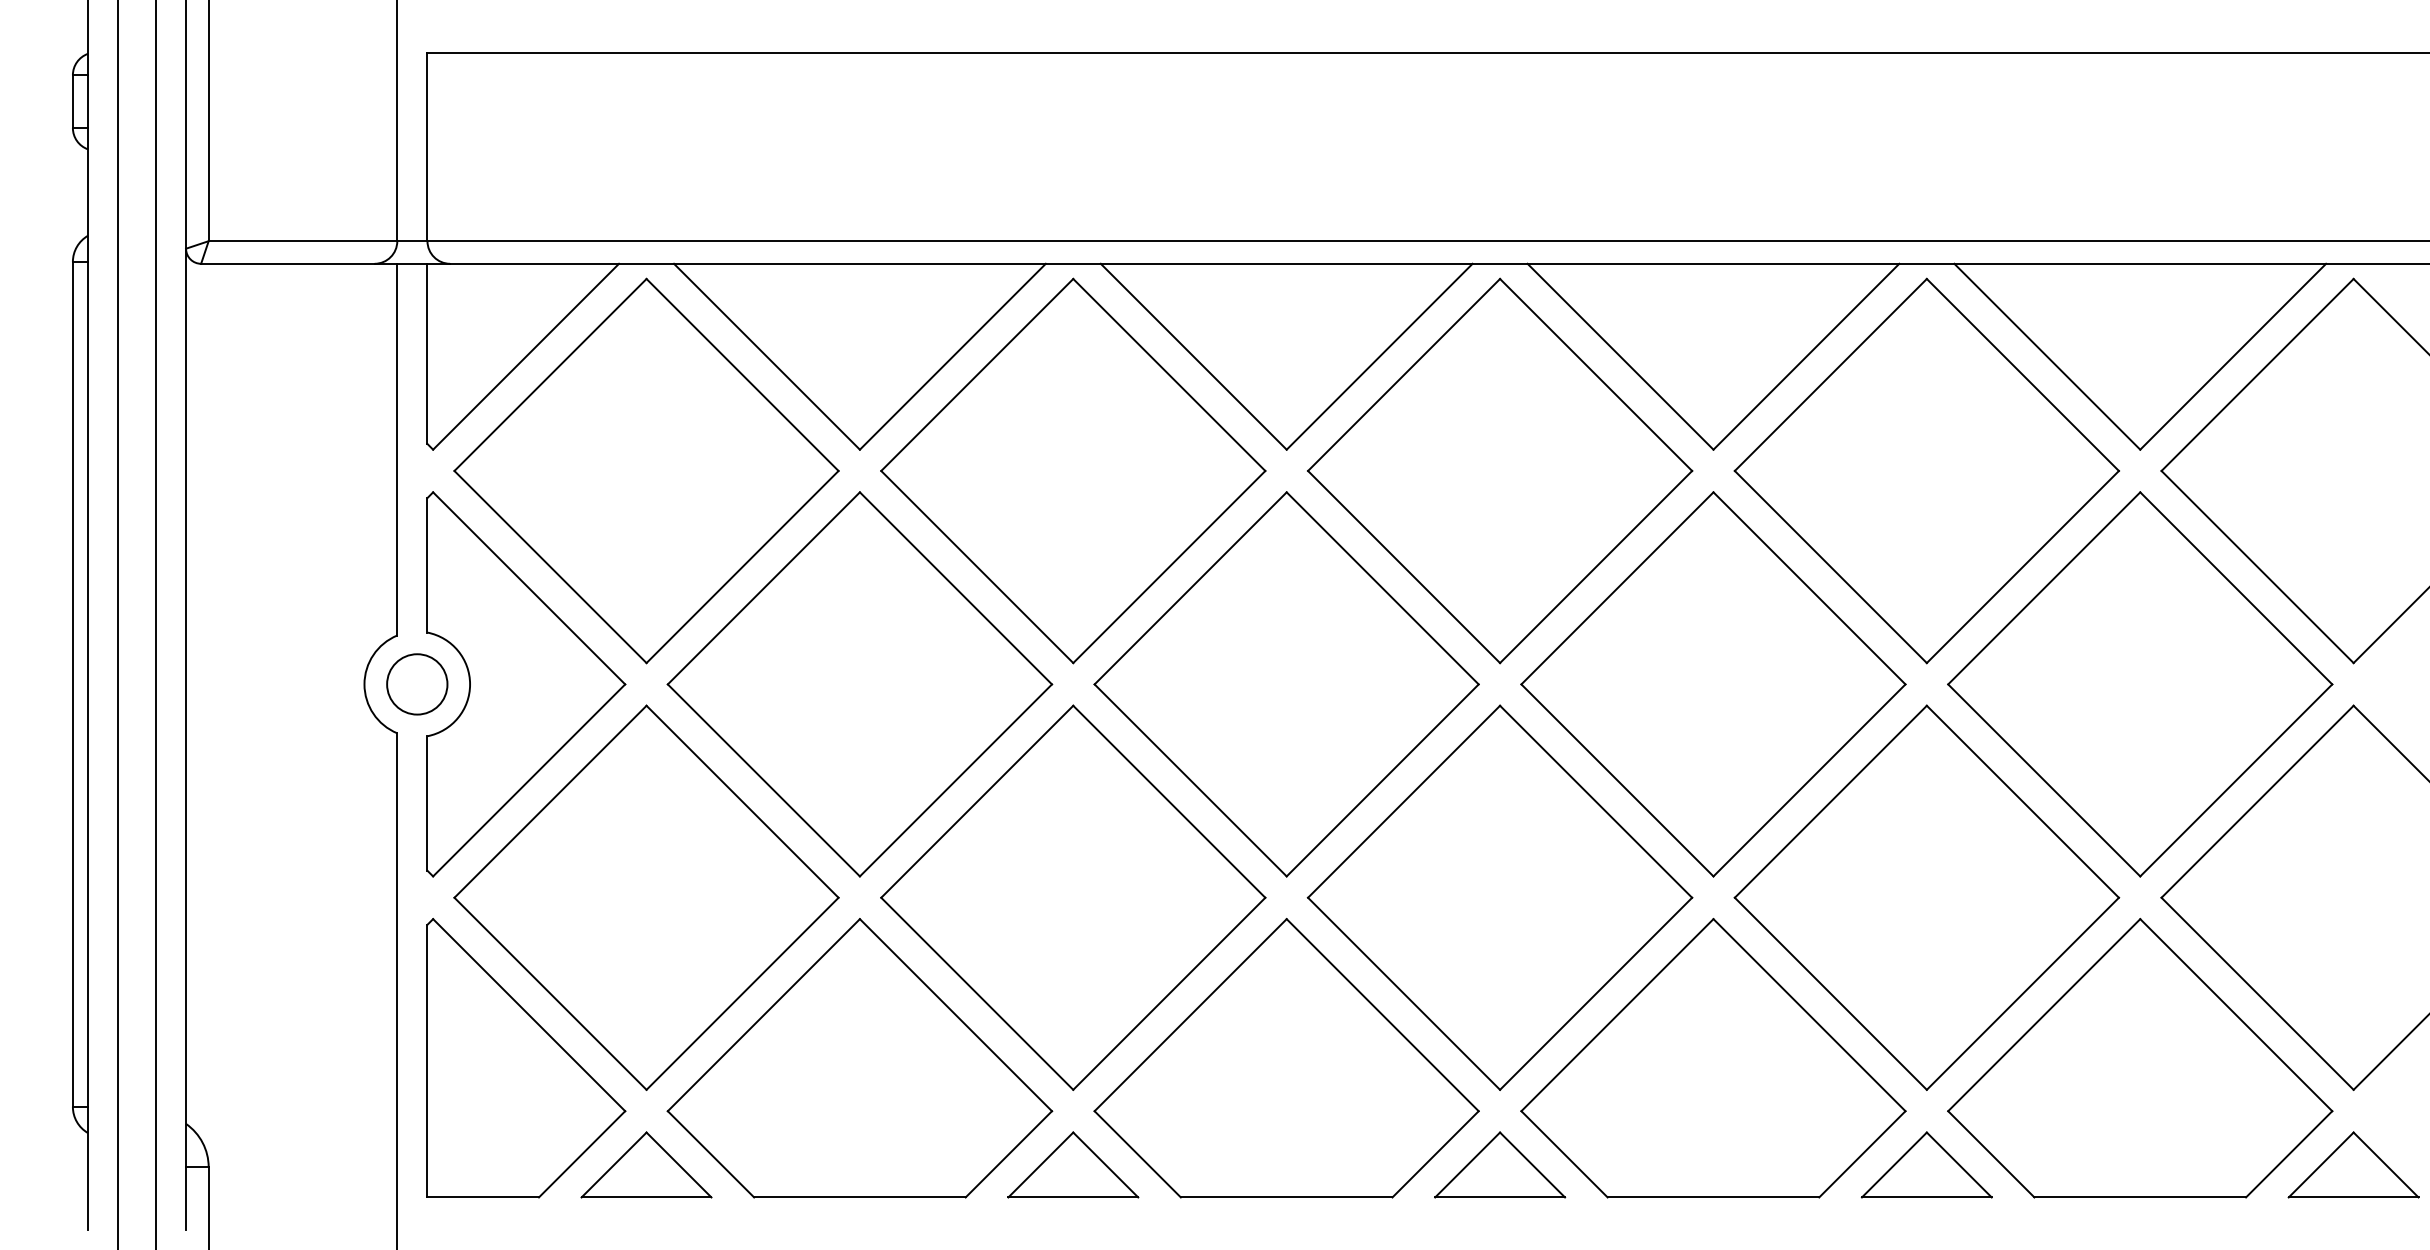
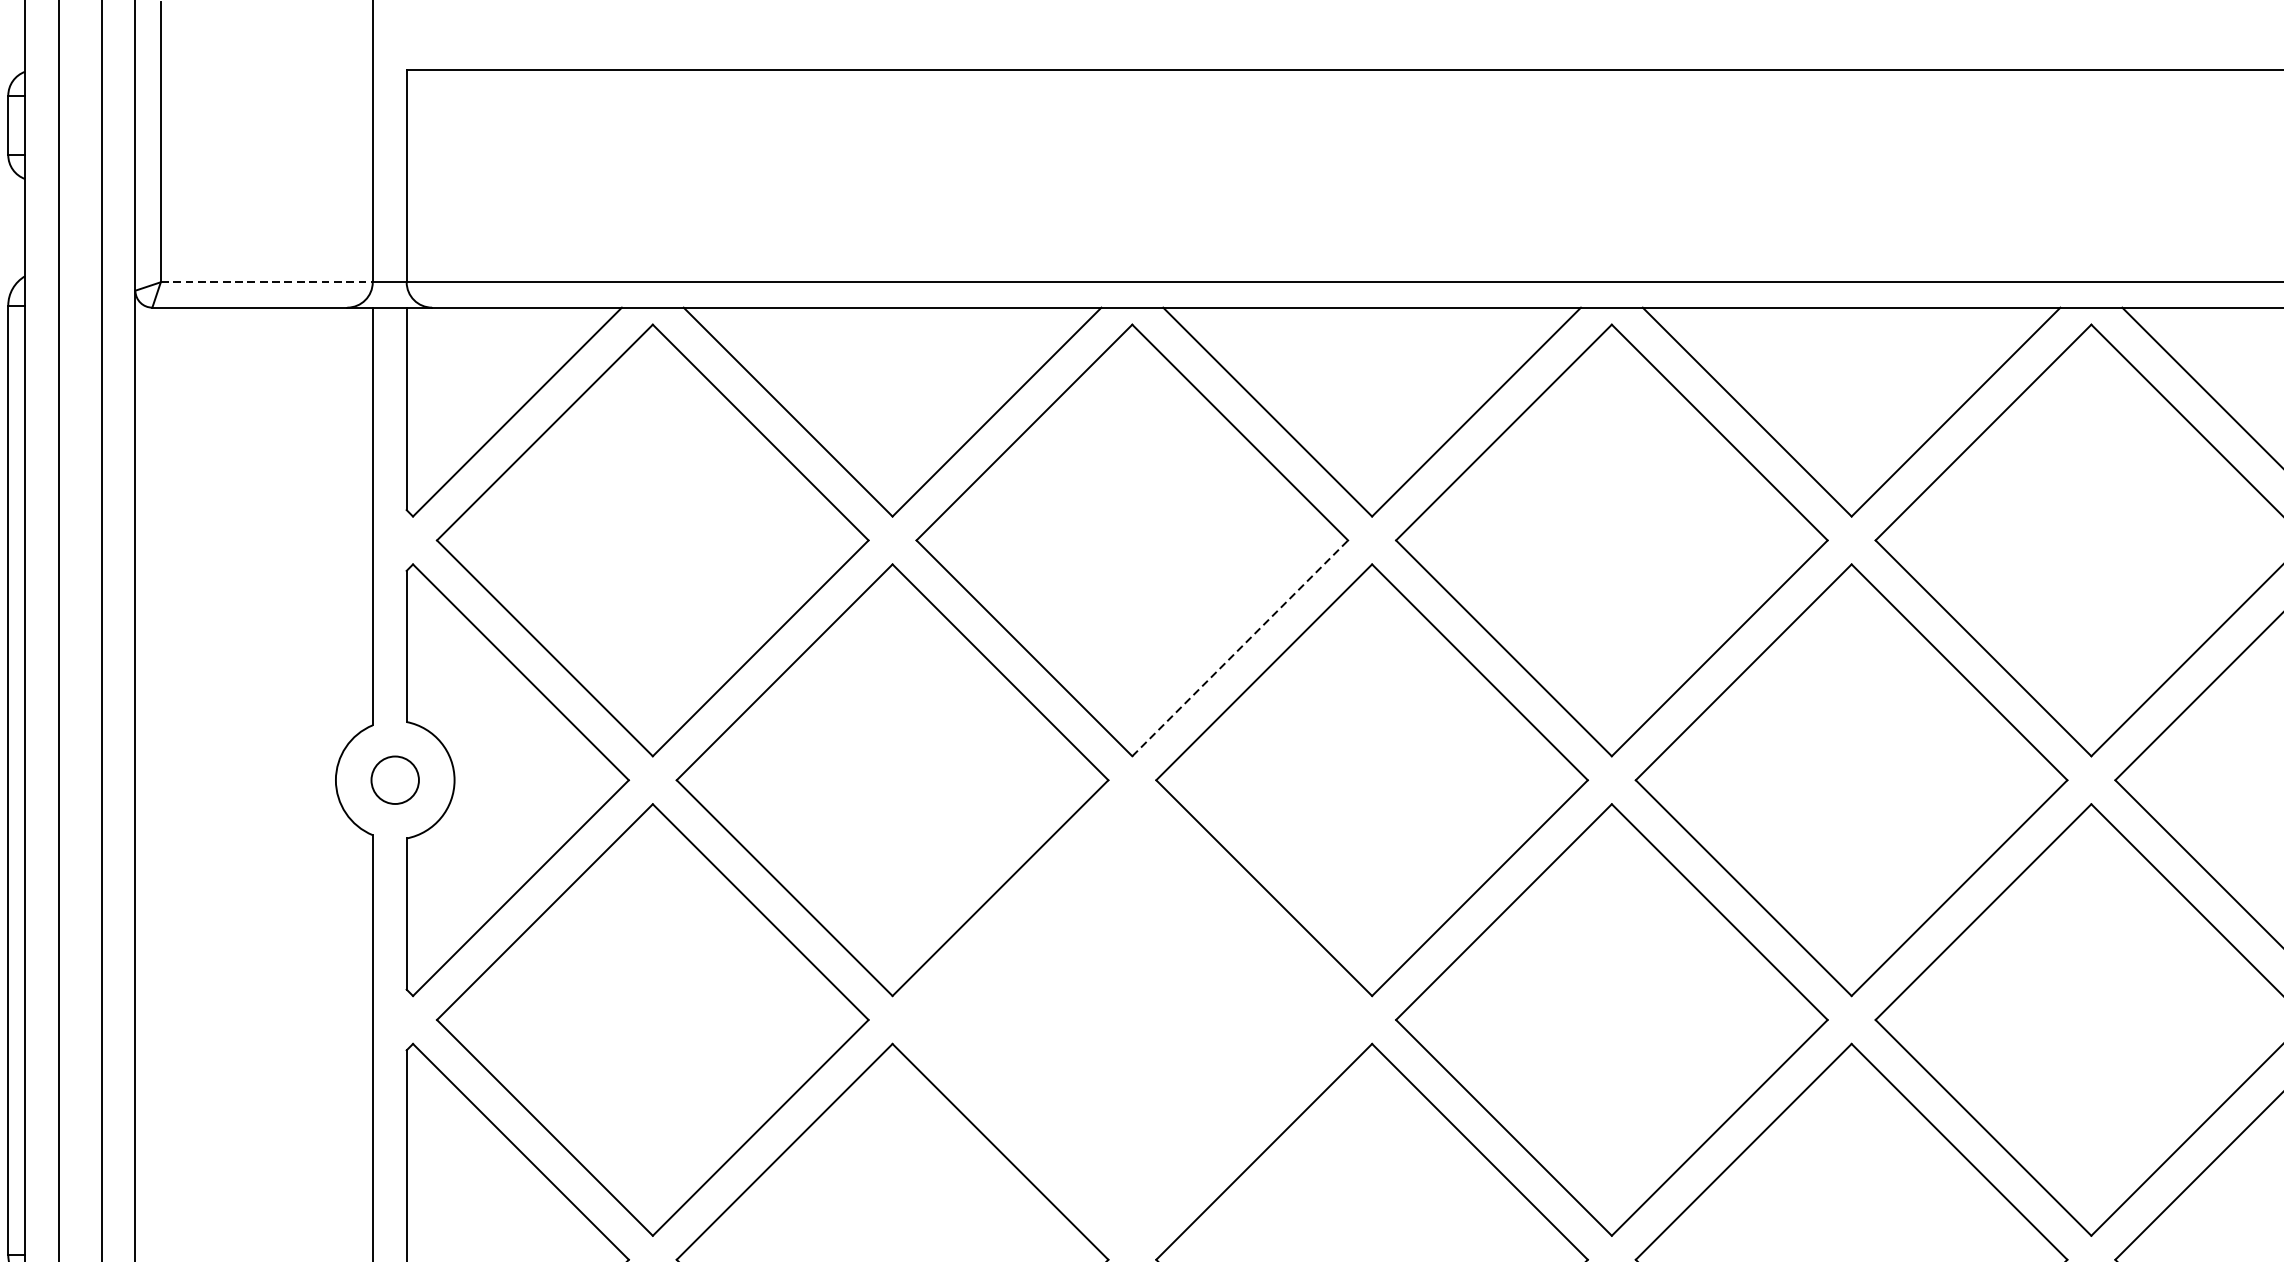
line: (303, 241) -> (267, 282), solid -> dashed
line: (1169, 567) -> (1240, 648), solid -> dashed
circle: (417, 684) -> (395, 780), size x0.7
part: (1073, 897) -> (1132, 1019), removed

